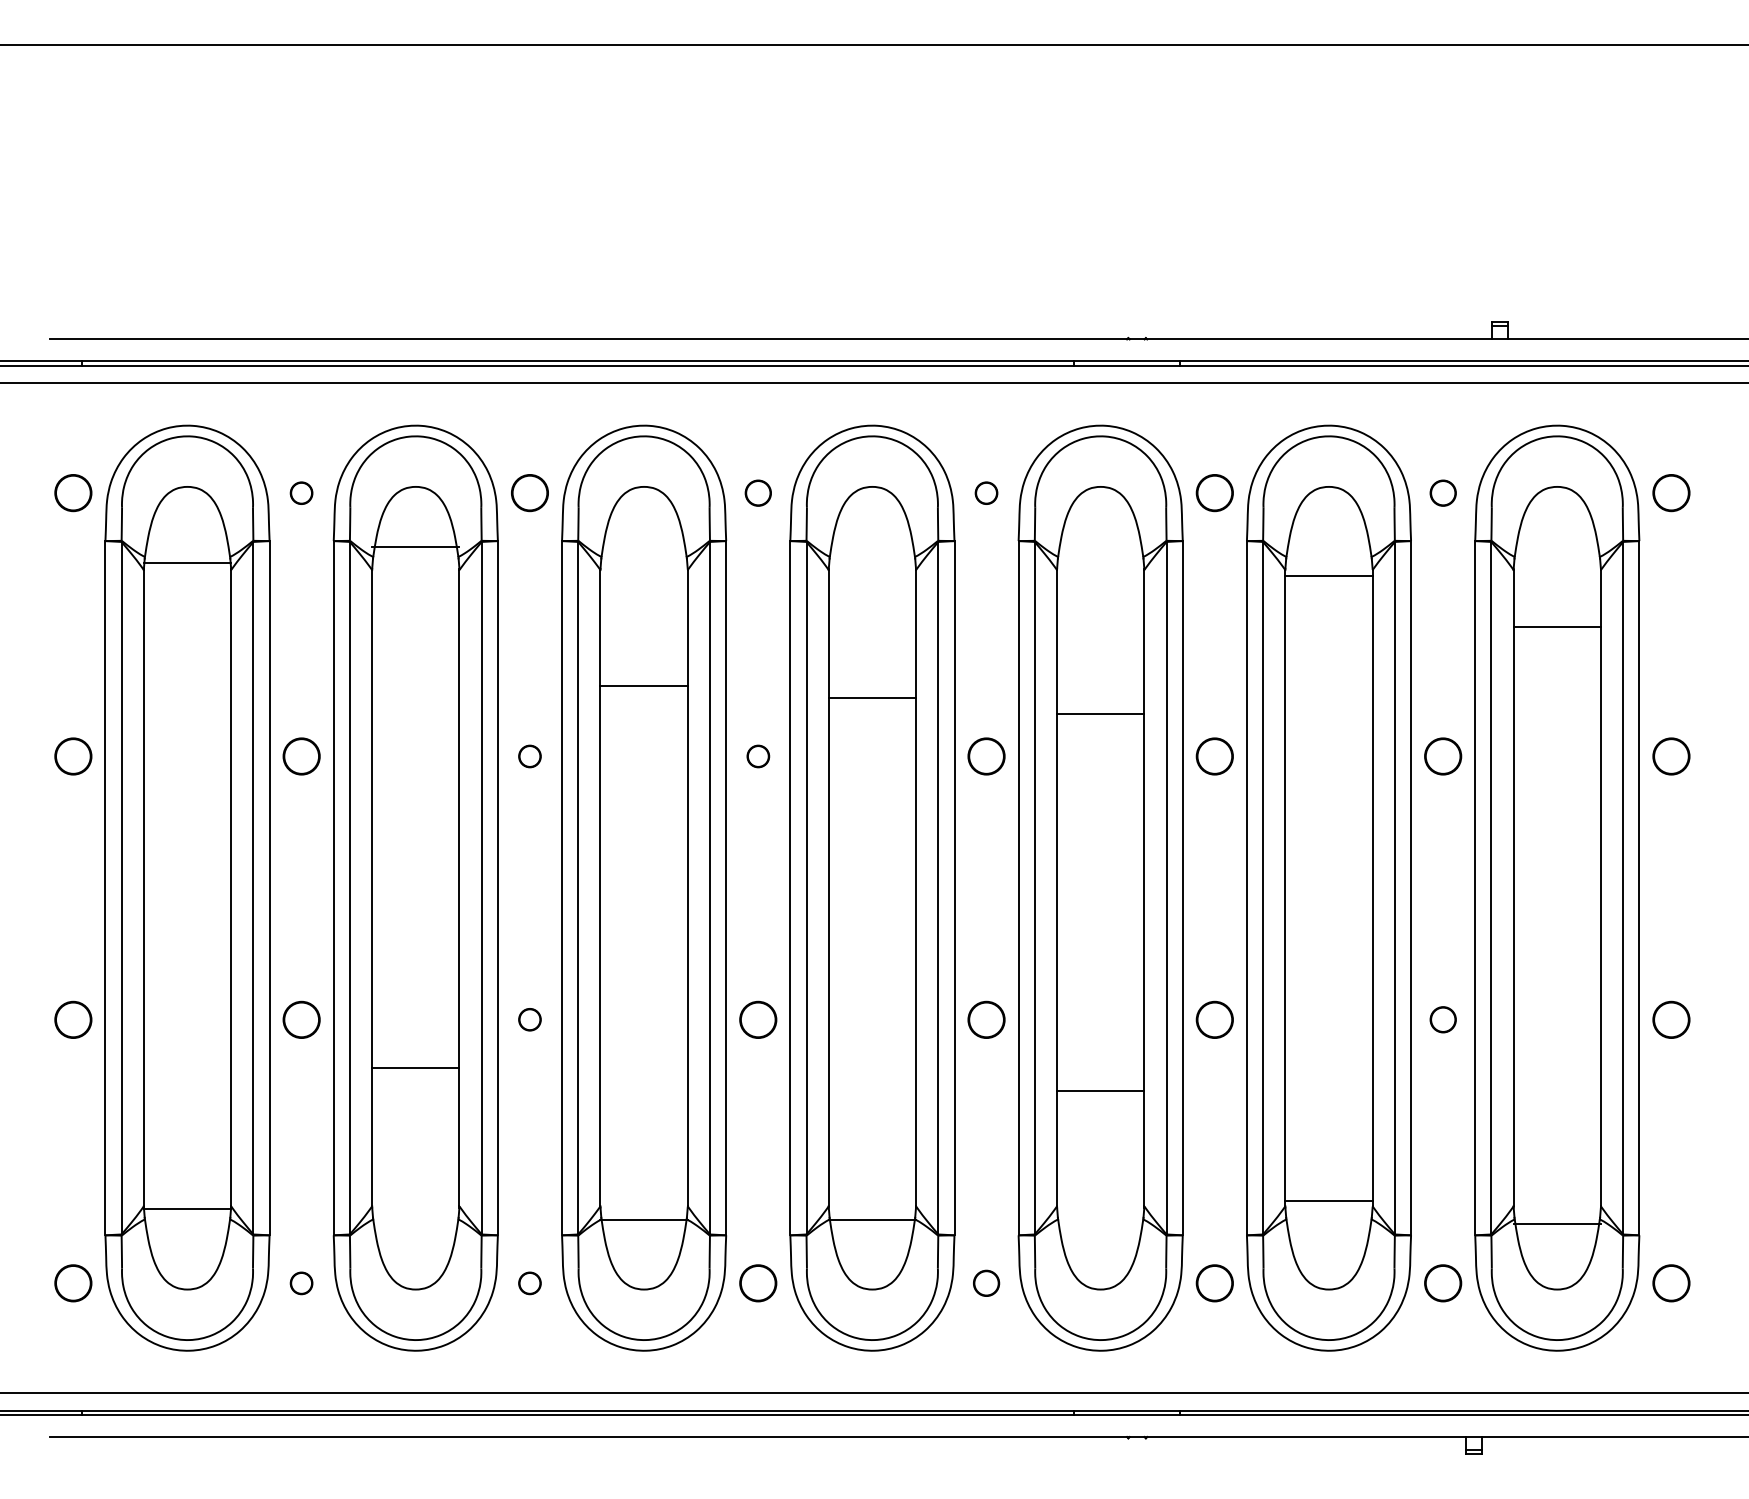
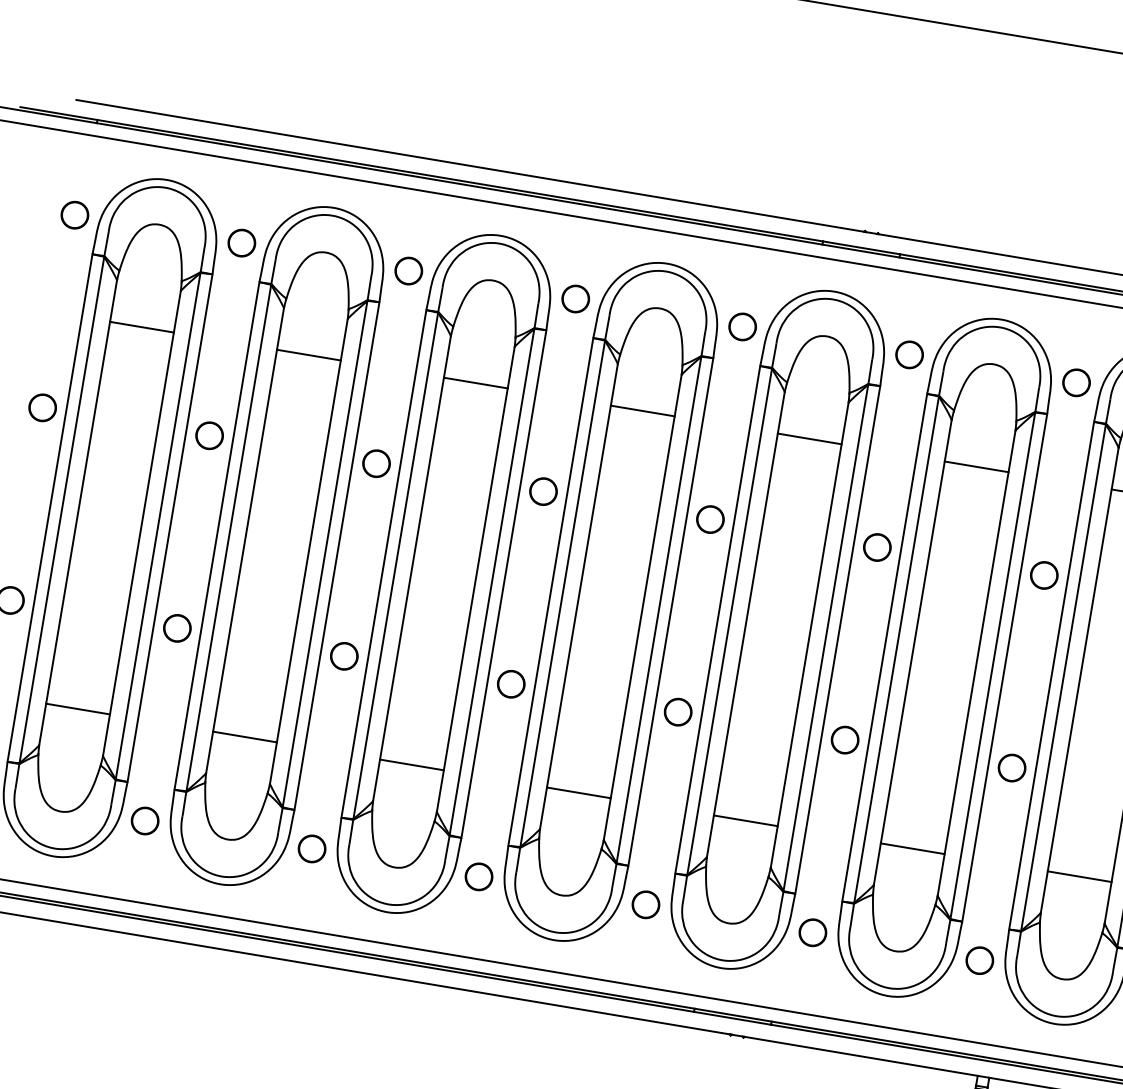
circle: (301, 493) -> (241, 243), size x1.67
circle: (758, 493) -> (575, 299), size x1.43
circle: (986, 493) -> (742, 327), size x1.67
circle: (1443, 493) -> (1076, 383), size x1.43
line: (415, 547) -> (308, 355), moved
line: (187, 563) -> (141, 327), moved
line: (1328, 576) -> (976, 467), moved
line: (643, 686) -> (475, 383), moved
line: (872, 698) -> (642, 411), moved
line: (1100, 714) -> (809, 439), moved
circle: (529, 756) -> (376, 463), size x1.67
circle: (758, 756) -> (543, 491), size x1.67
circle: (529, 1019) -> (344, 655), size x1.67
circle: (1443, 1019) -> (1012, 767), size x1.43
line: (415, 1068) -> (244, 737), moved
line: (1100, 1091) -> (745, 820), moved
line: (1328, 1201) -> (912, 848), moved
line: (187, 1209) -> (78, 709), moved
line: (643, 1220) -> (411, 764), moved
line: (872, 1220) -> (578, 793), moved
line: (1556, 1224) -> (1079, 876), moved
circle: (301, 1283) -> (145, 821), size x1.67
circle: (529, 1283) -> (311, 849), size x1.67
circle: (986, 1283) -> (645, 904), size x1.43

